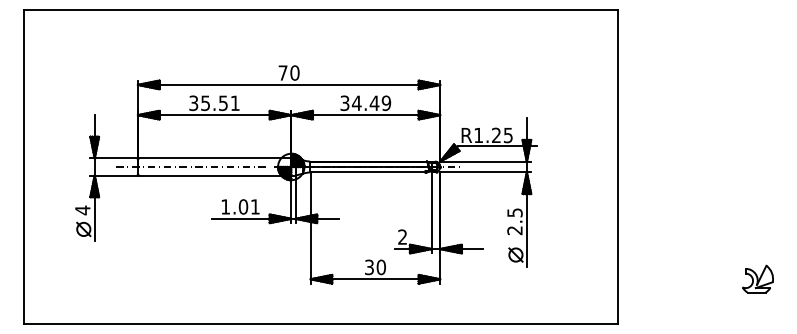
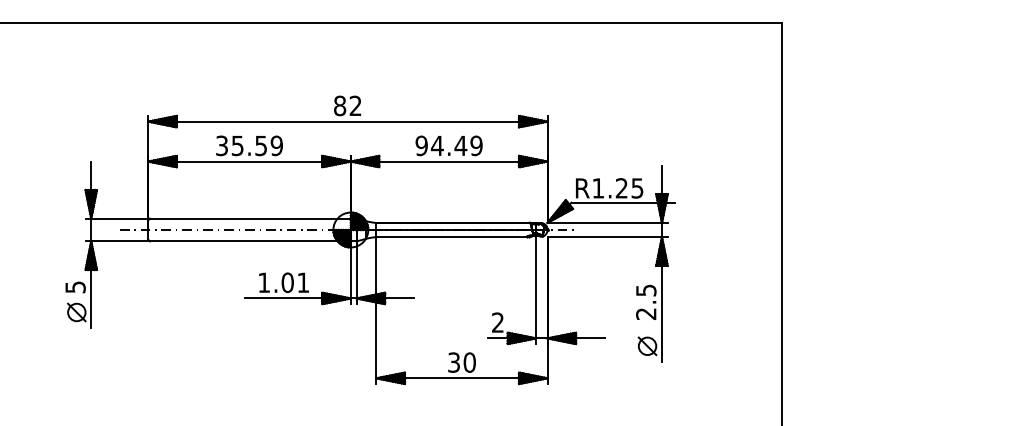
text: (288, 72) -> (347, 105), 70 -> 82
text: (344, 102) -> (421, 144), 34.49 -> 94.49
text: (234, 103) -> (275, 146), 35.51 -> 35.59
text: (82, 210) -> (75, 287), 4 -> 5
part: (757, 278) -> (966, 377), removed

